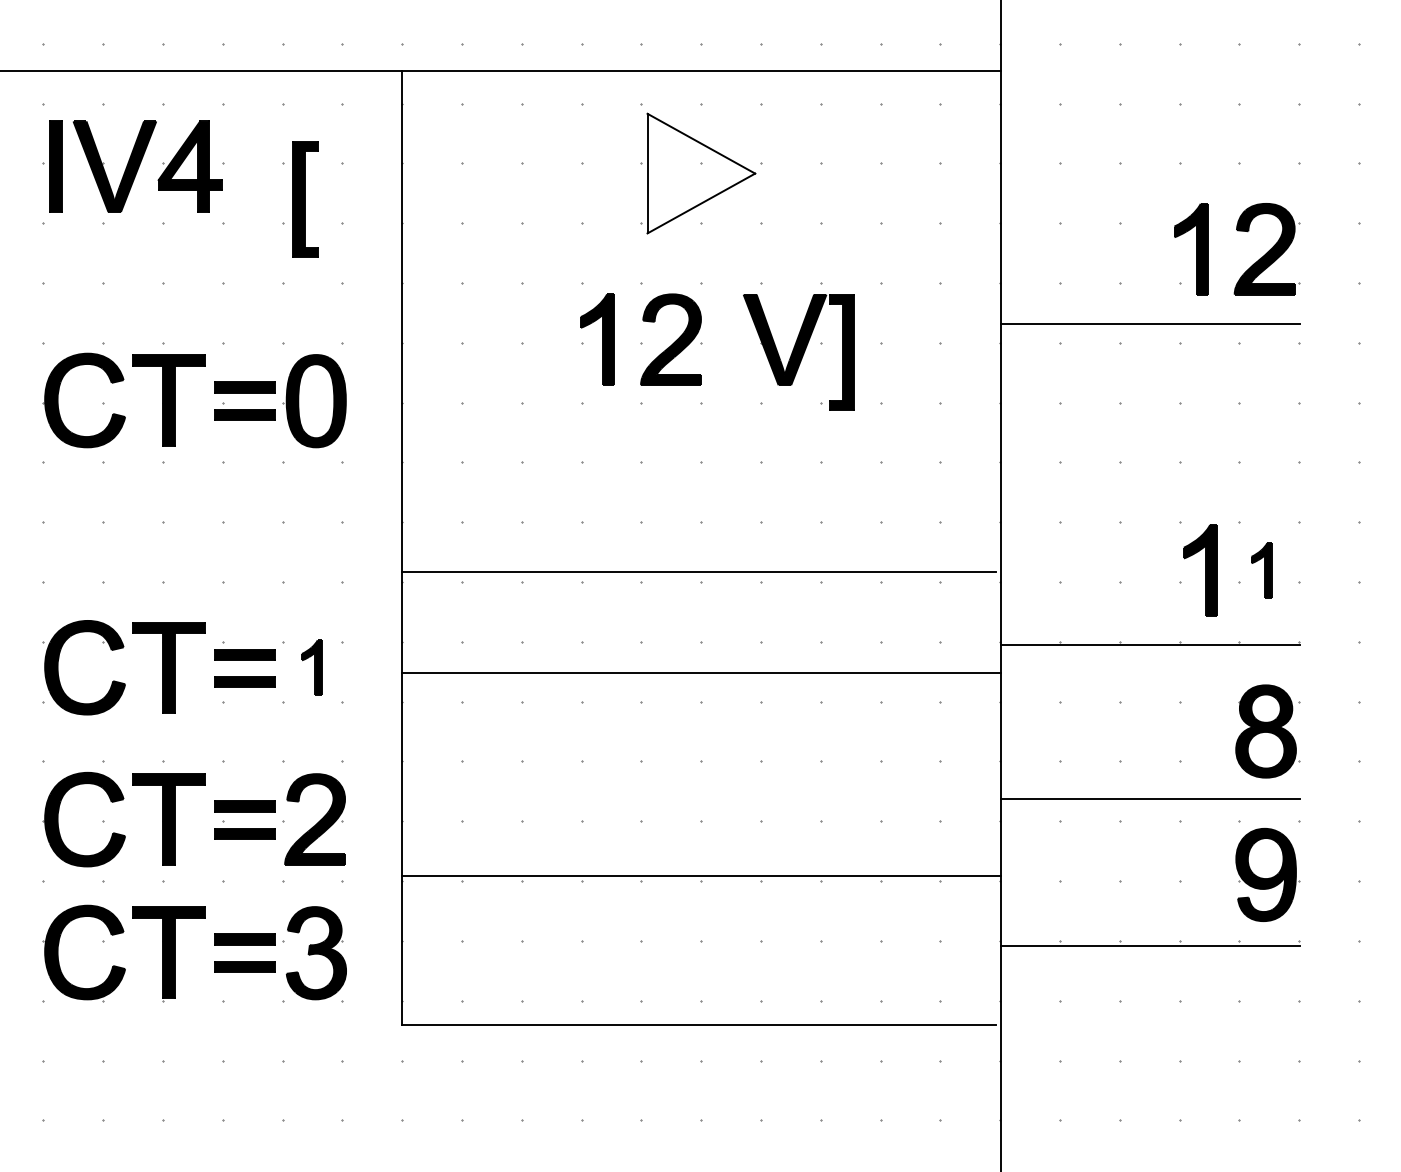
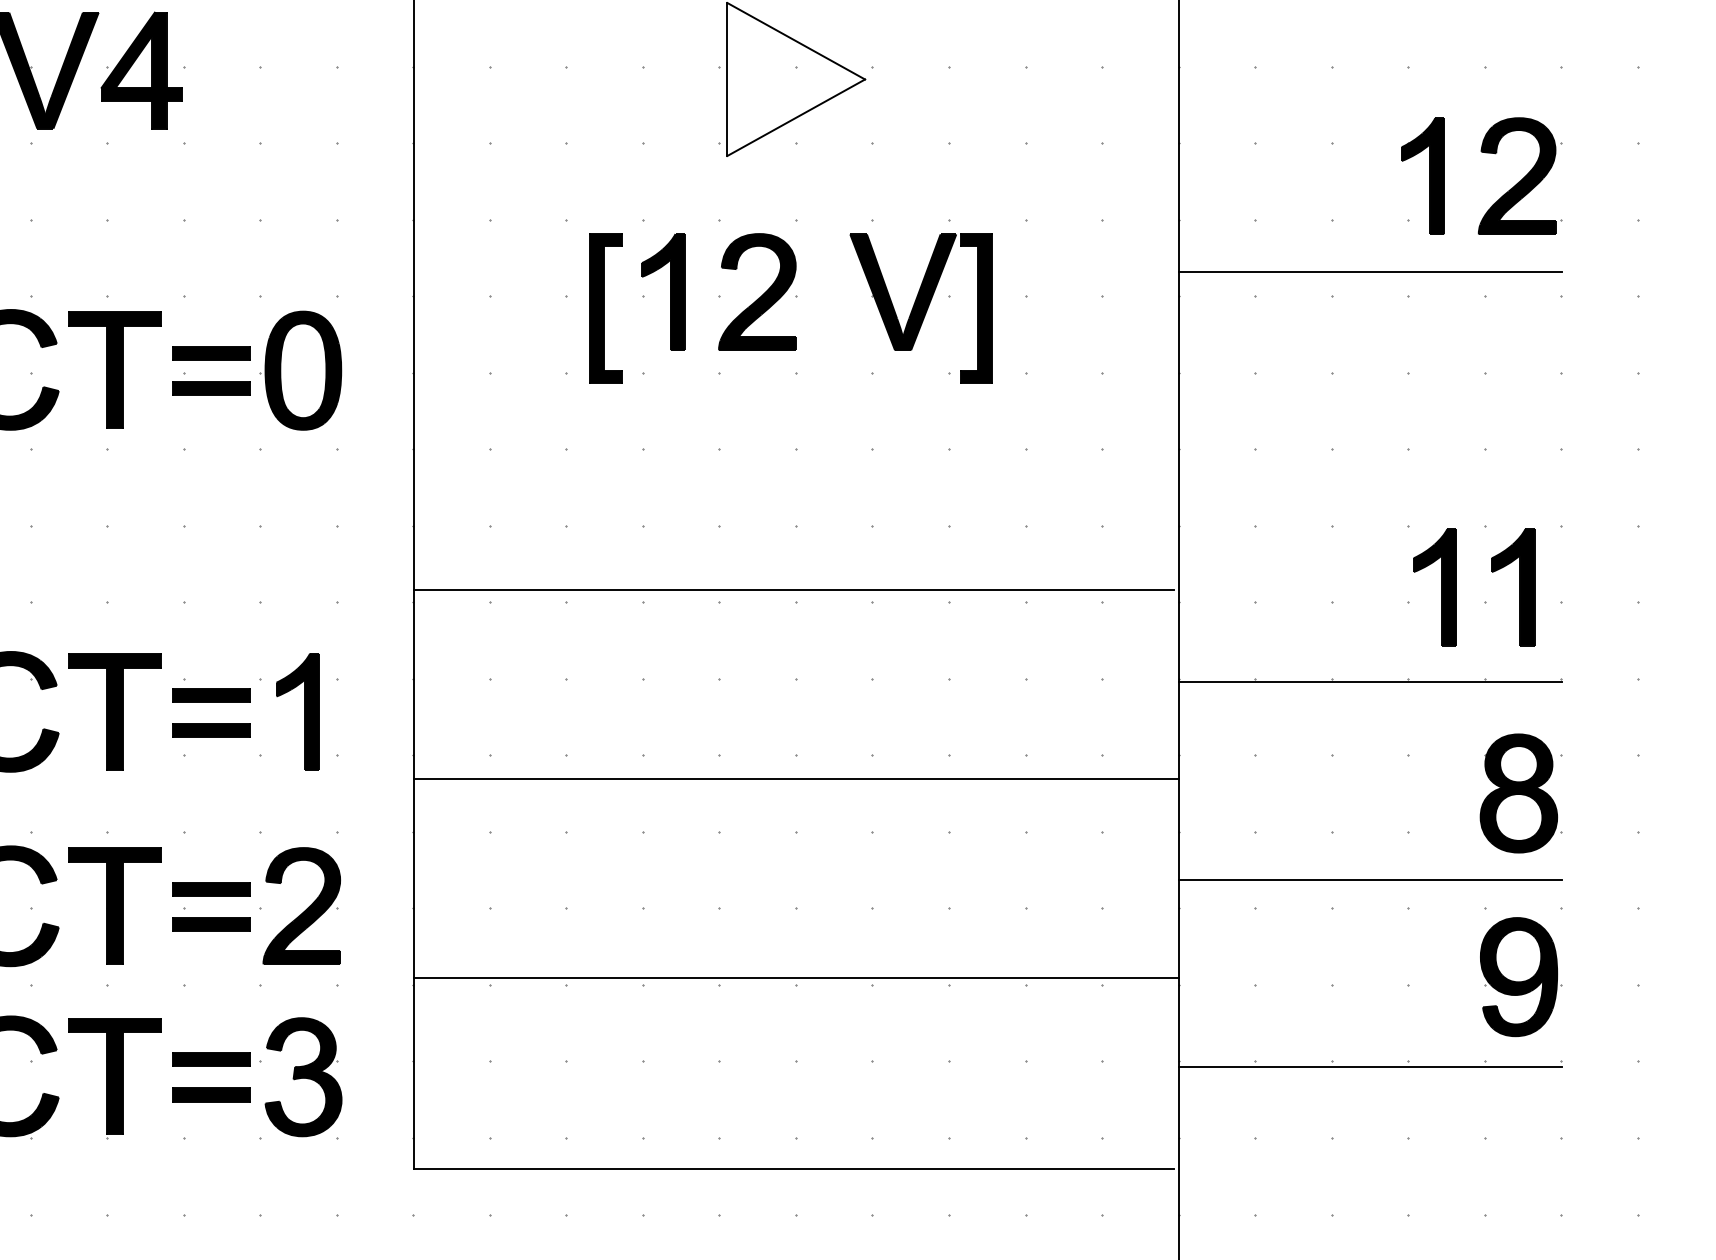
part: (305, 199) -> (605, 308), moved
part: (1261, 570) -> (1513, 587), size x1.67
part: (311, 667) -> (297, 711), size x1.67
line: (701, 672) -> (796, 778), moved

